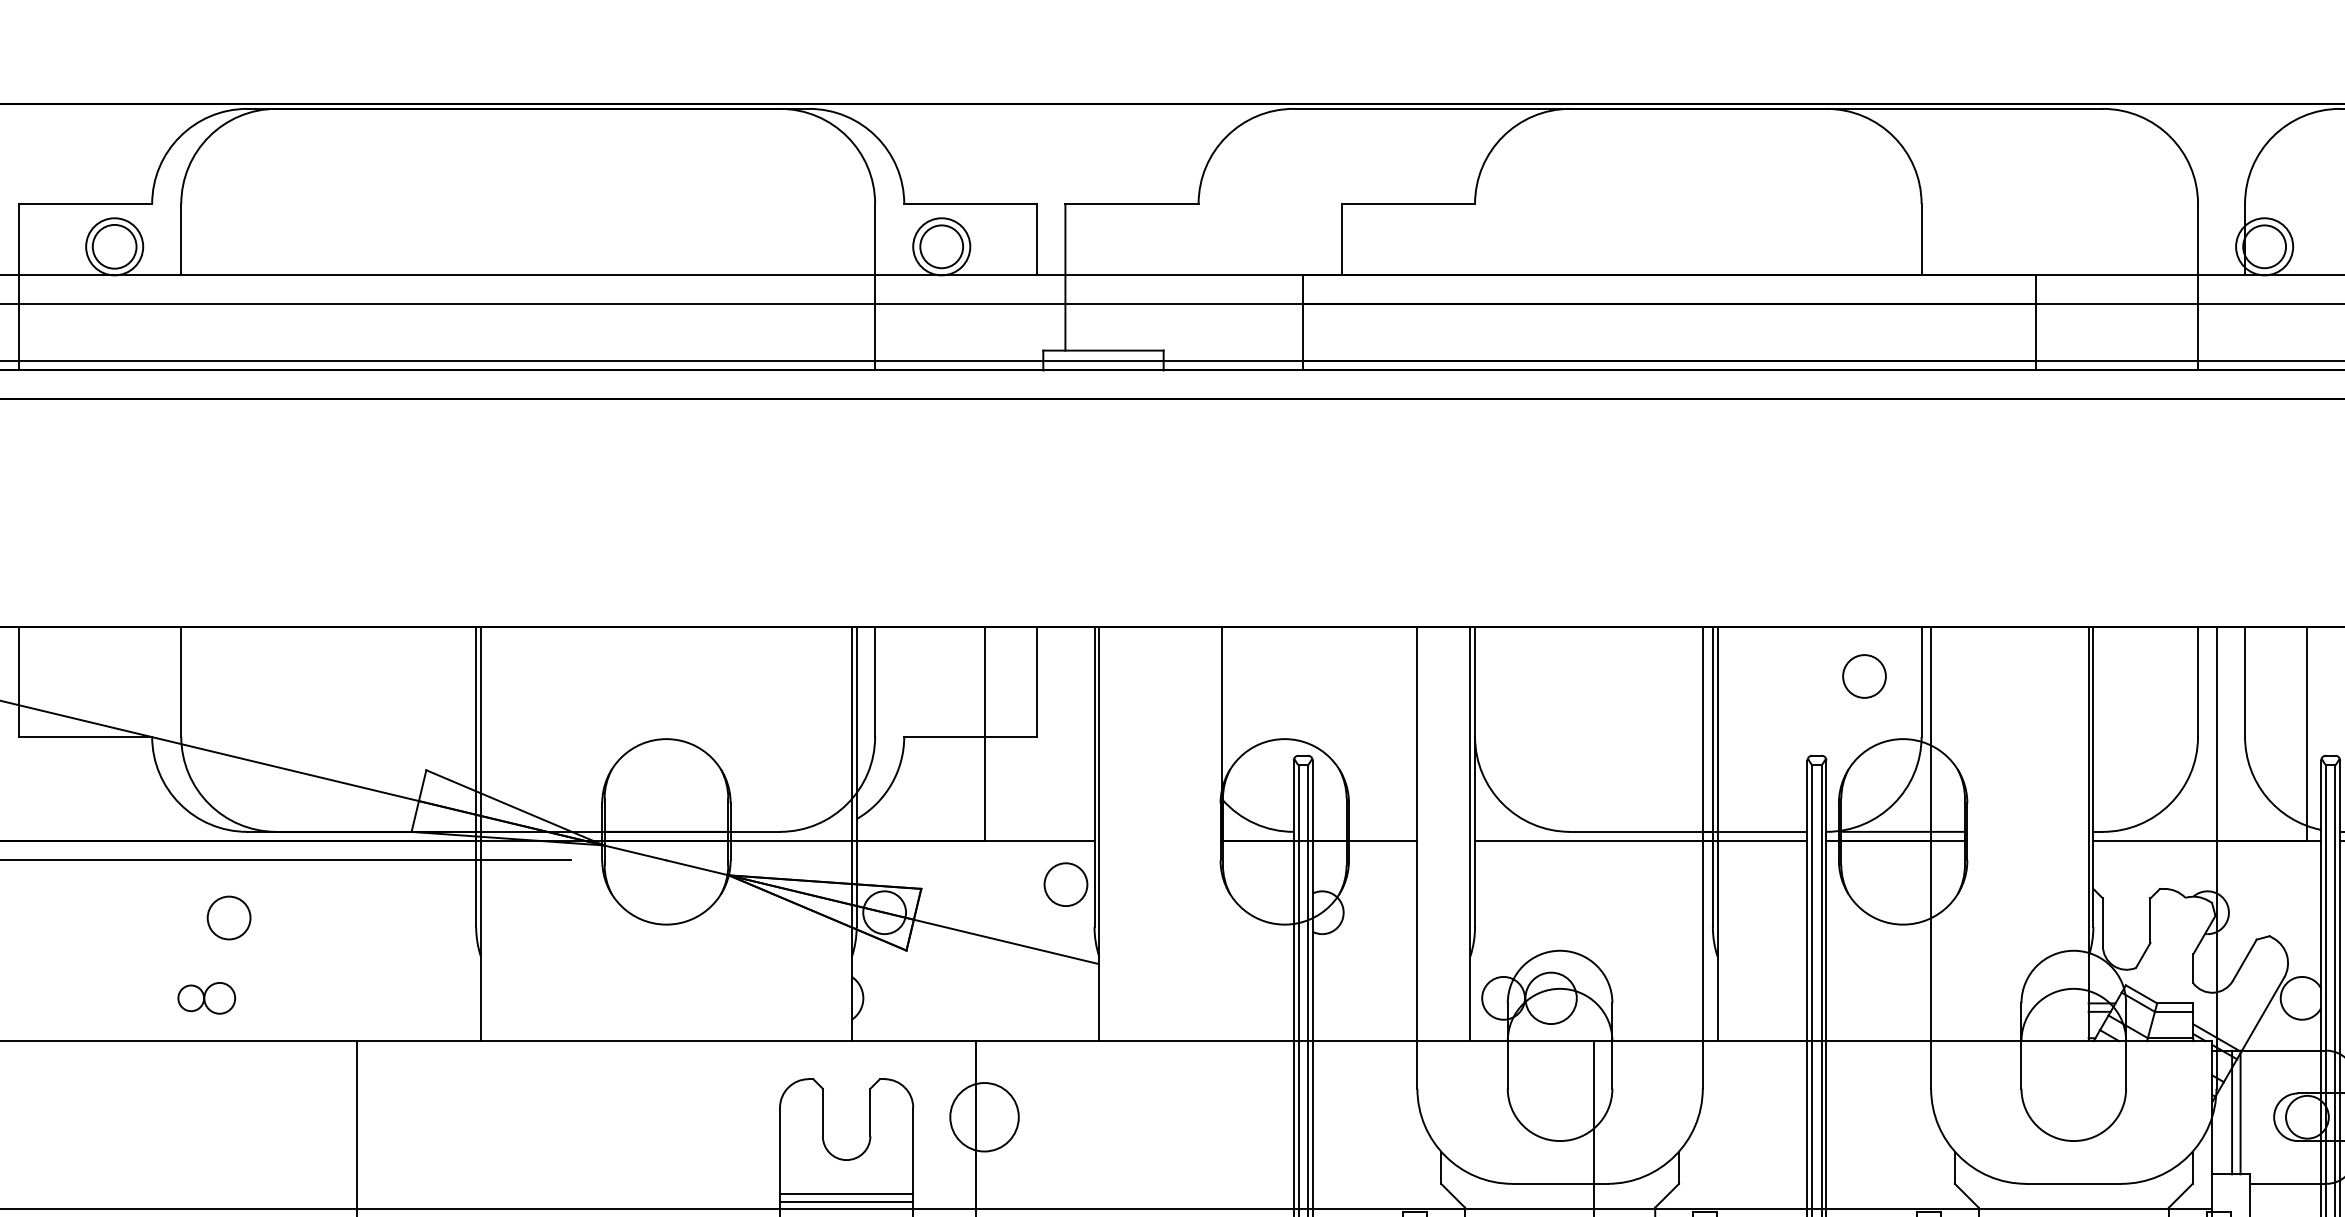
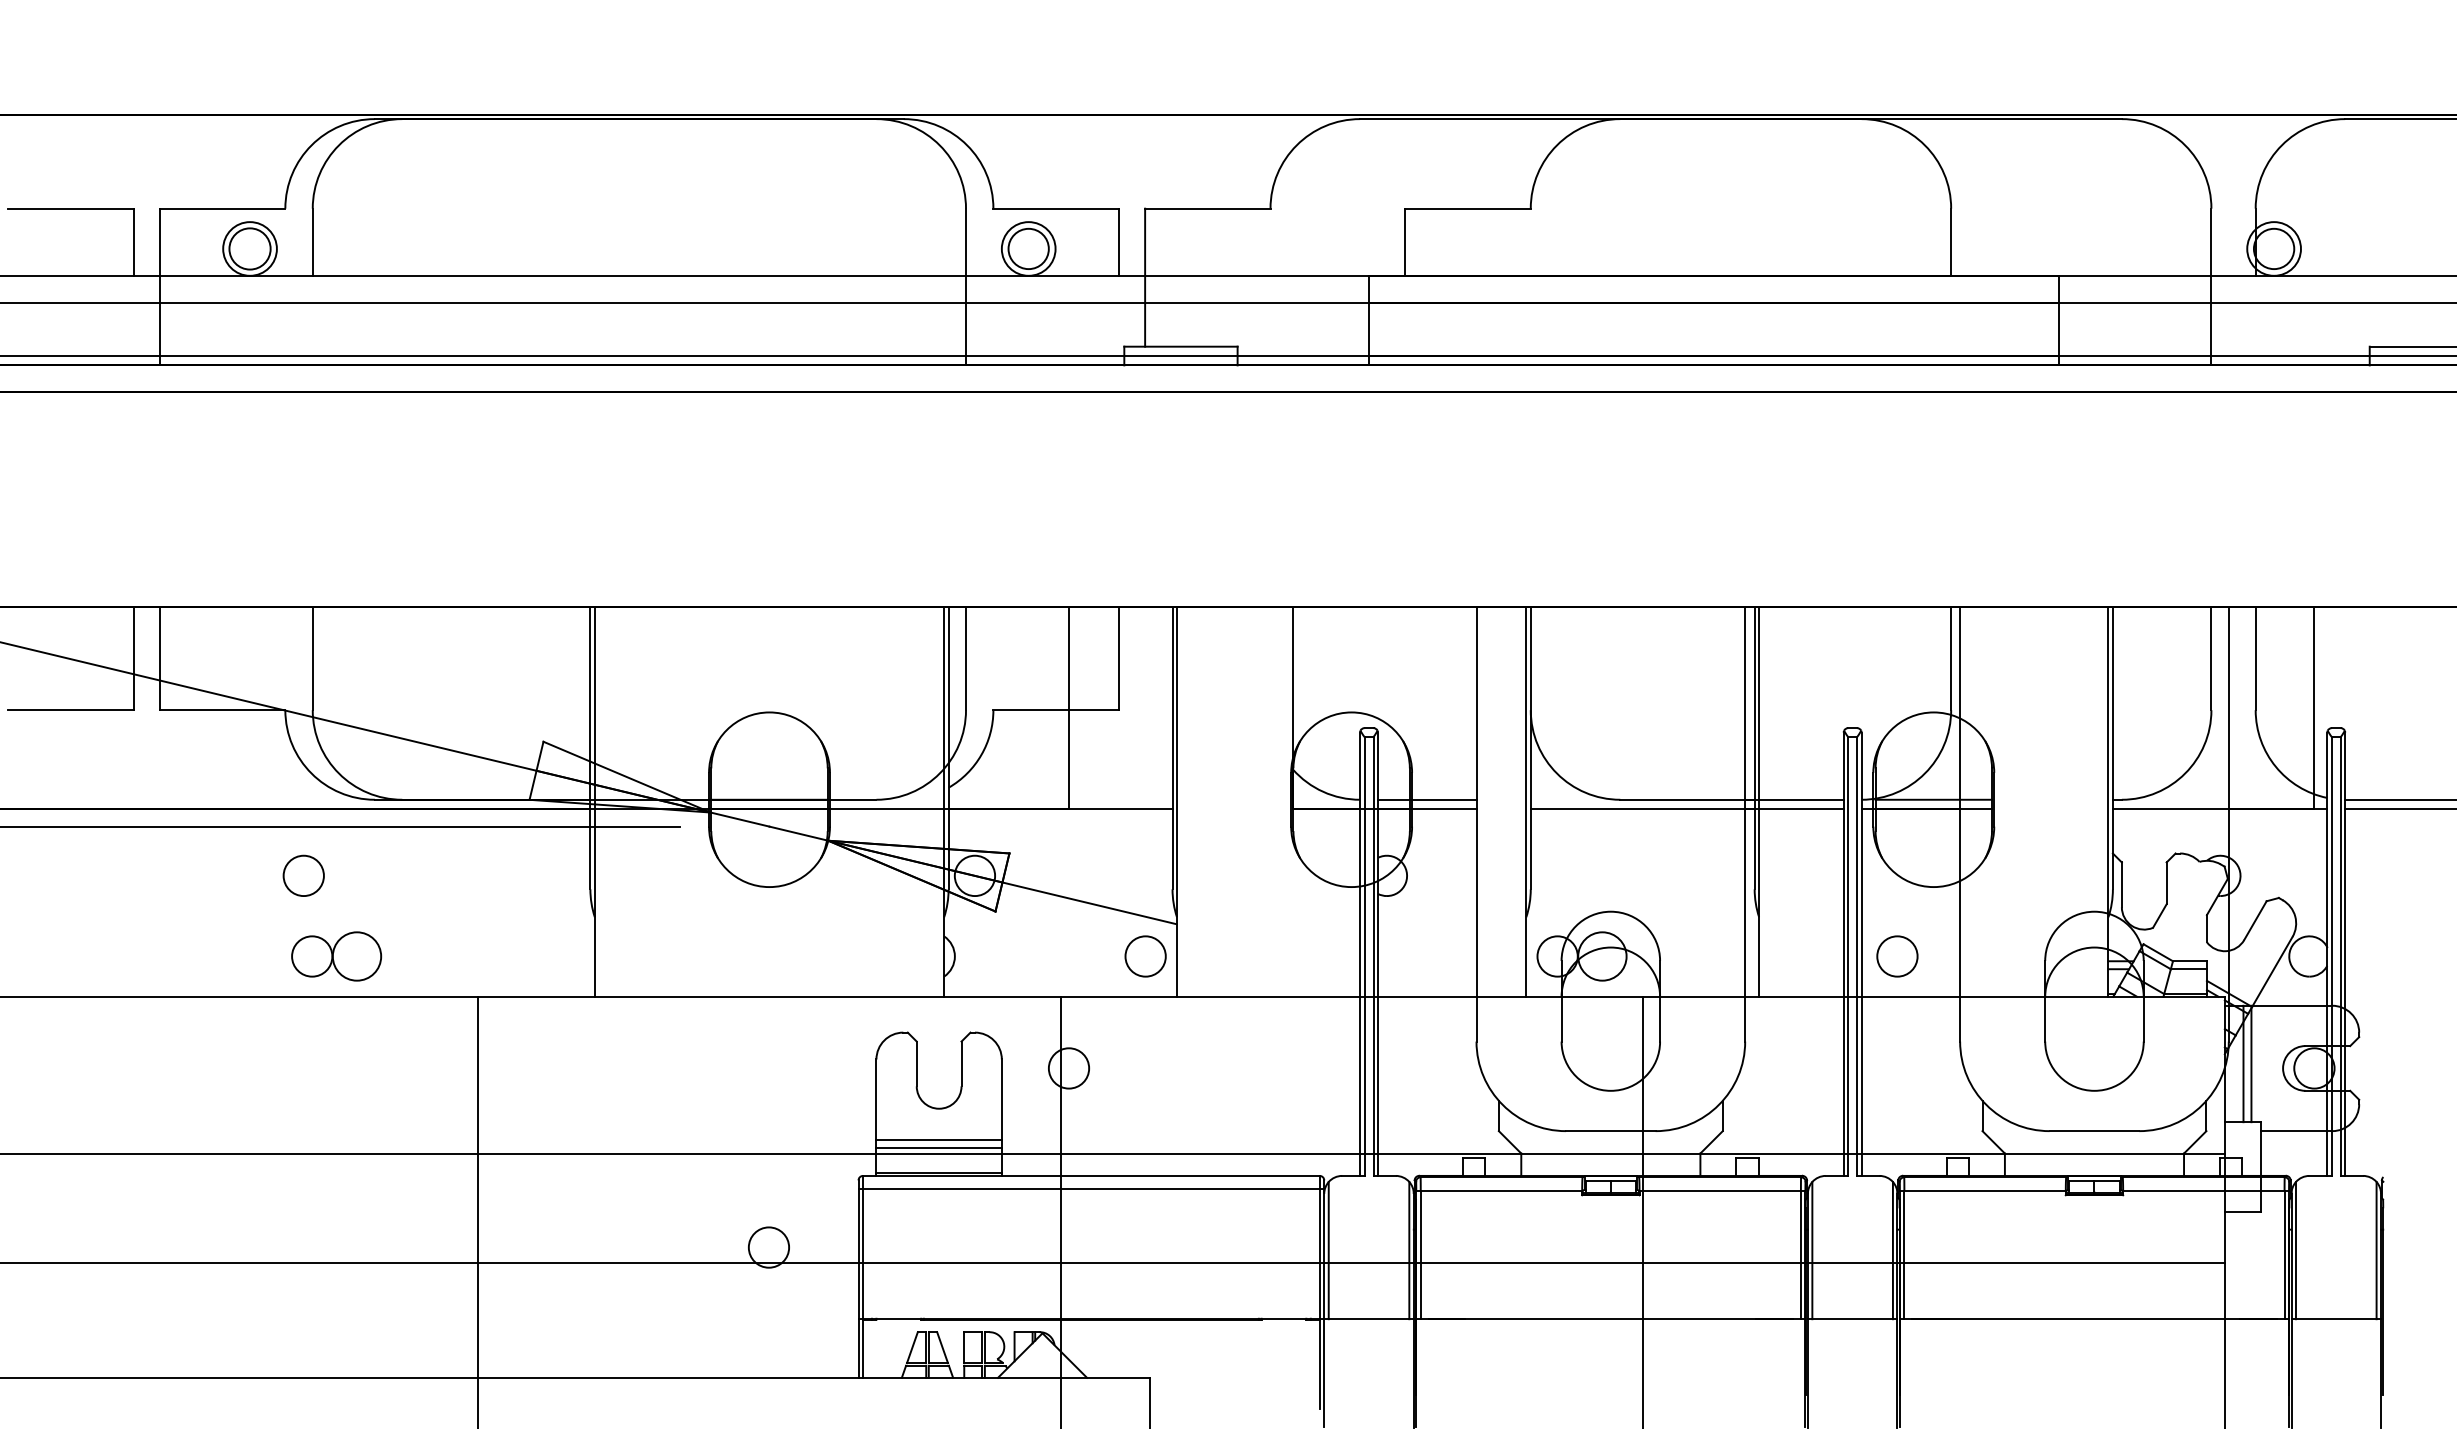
circle: (1864, 676) -> (1897, 956), moved
line: (1364, 831) -> (1426, 799), added
circle: (1065, 884) -> (1145, 956), moved
circle: (228, 917) -> (303, 875), moved
part: (206, 998) -> (336, 956), size x1.67
circle: (984, 1117) -> (1068, 1068), size x0.62

